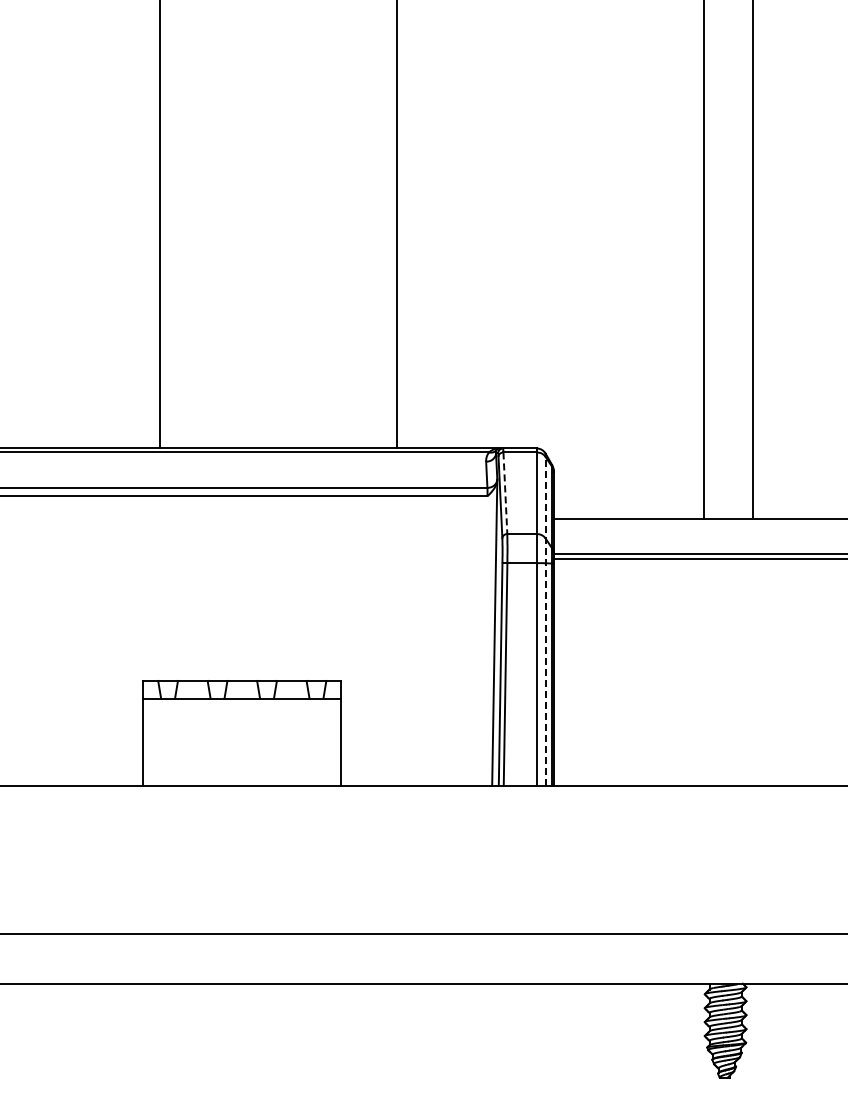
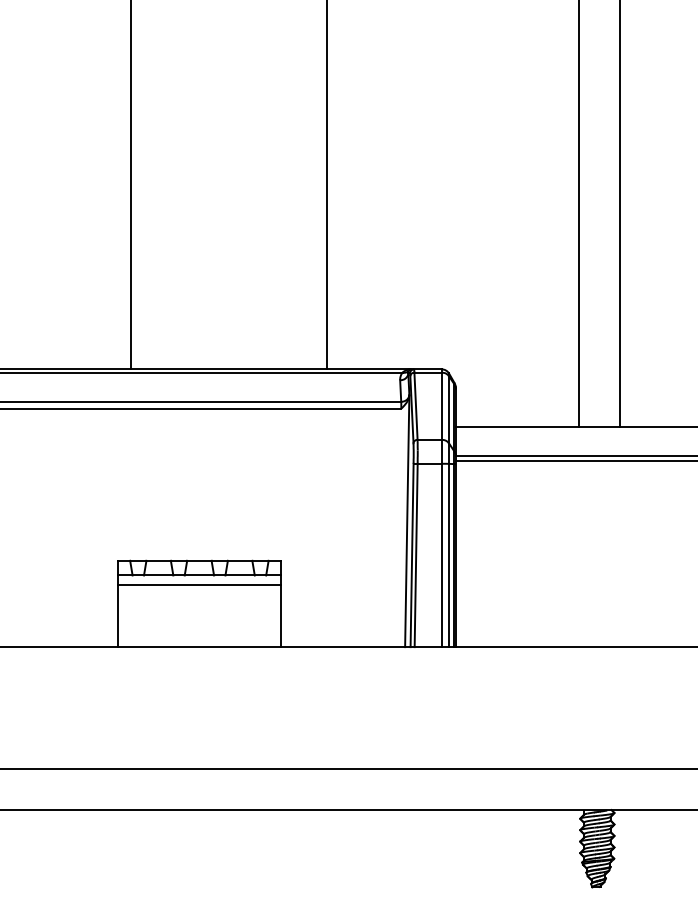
line: (505, 493) -> (416, 406), dashed -> solid
line: (545, 619) -> (449, 510), dashed -> solid
line: (242, 710) -> (199, 585), added

